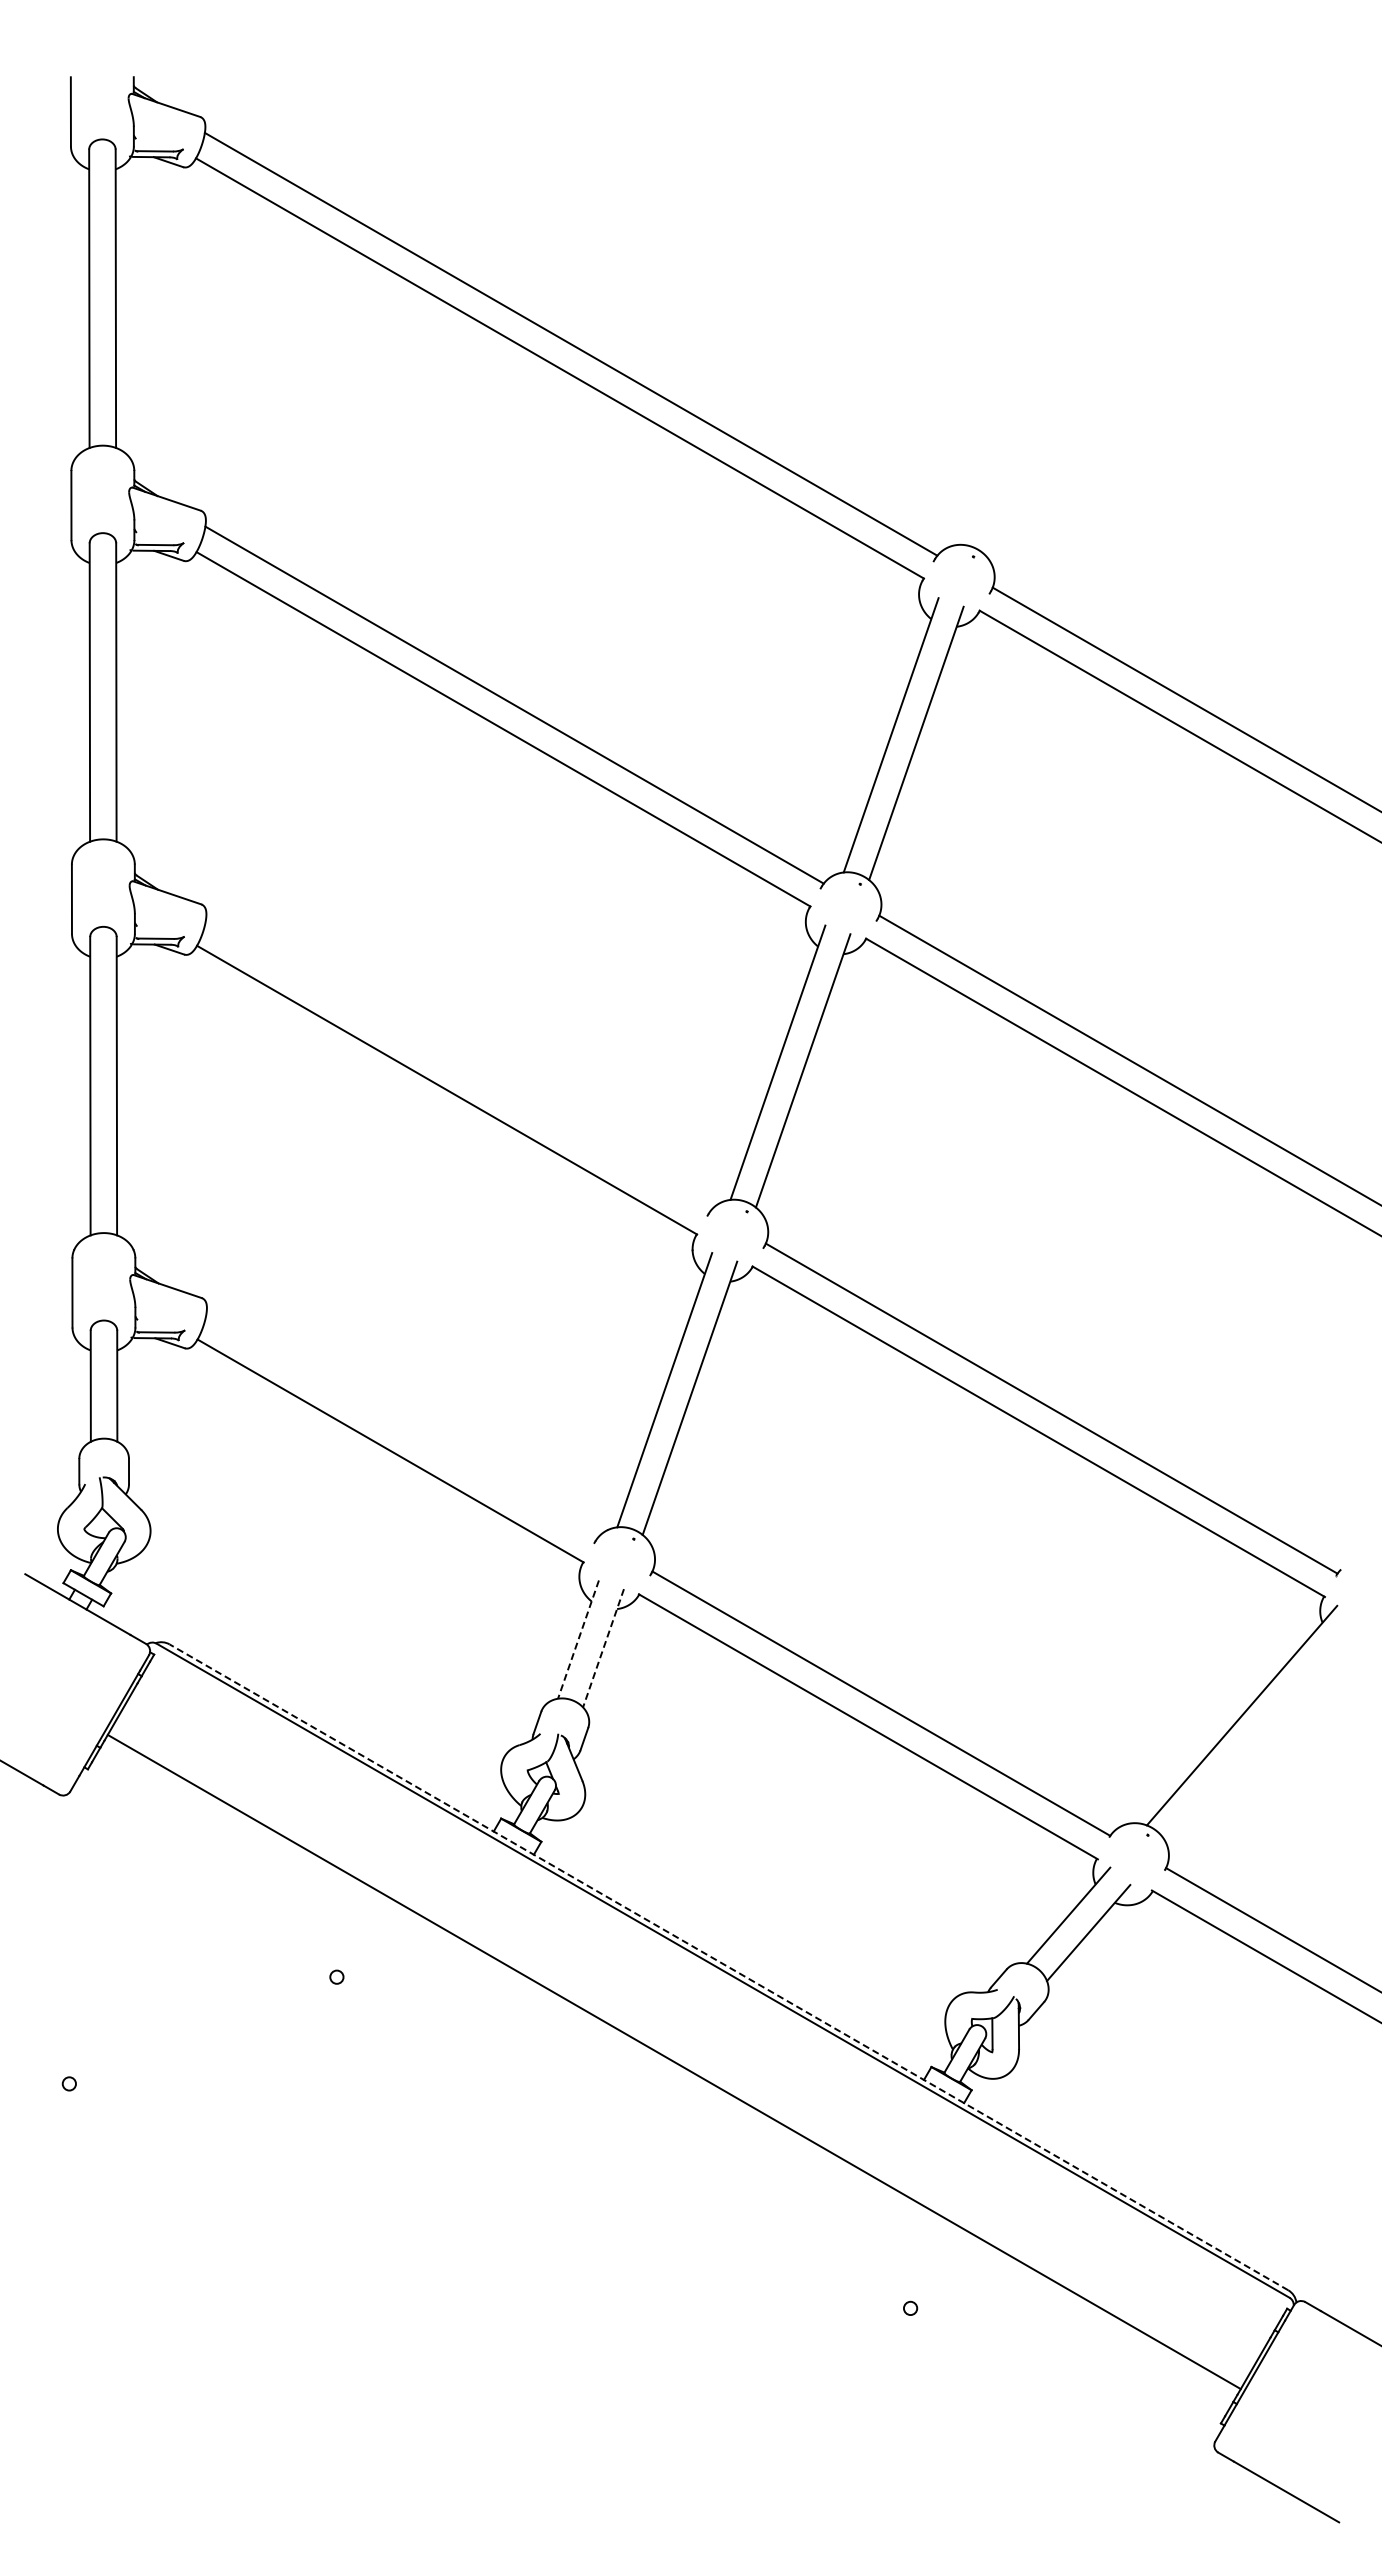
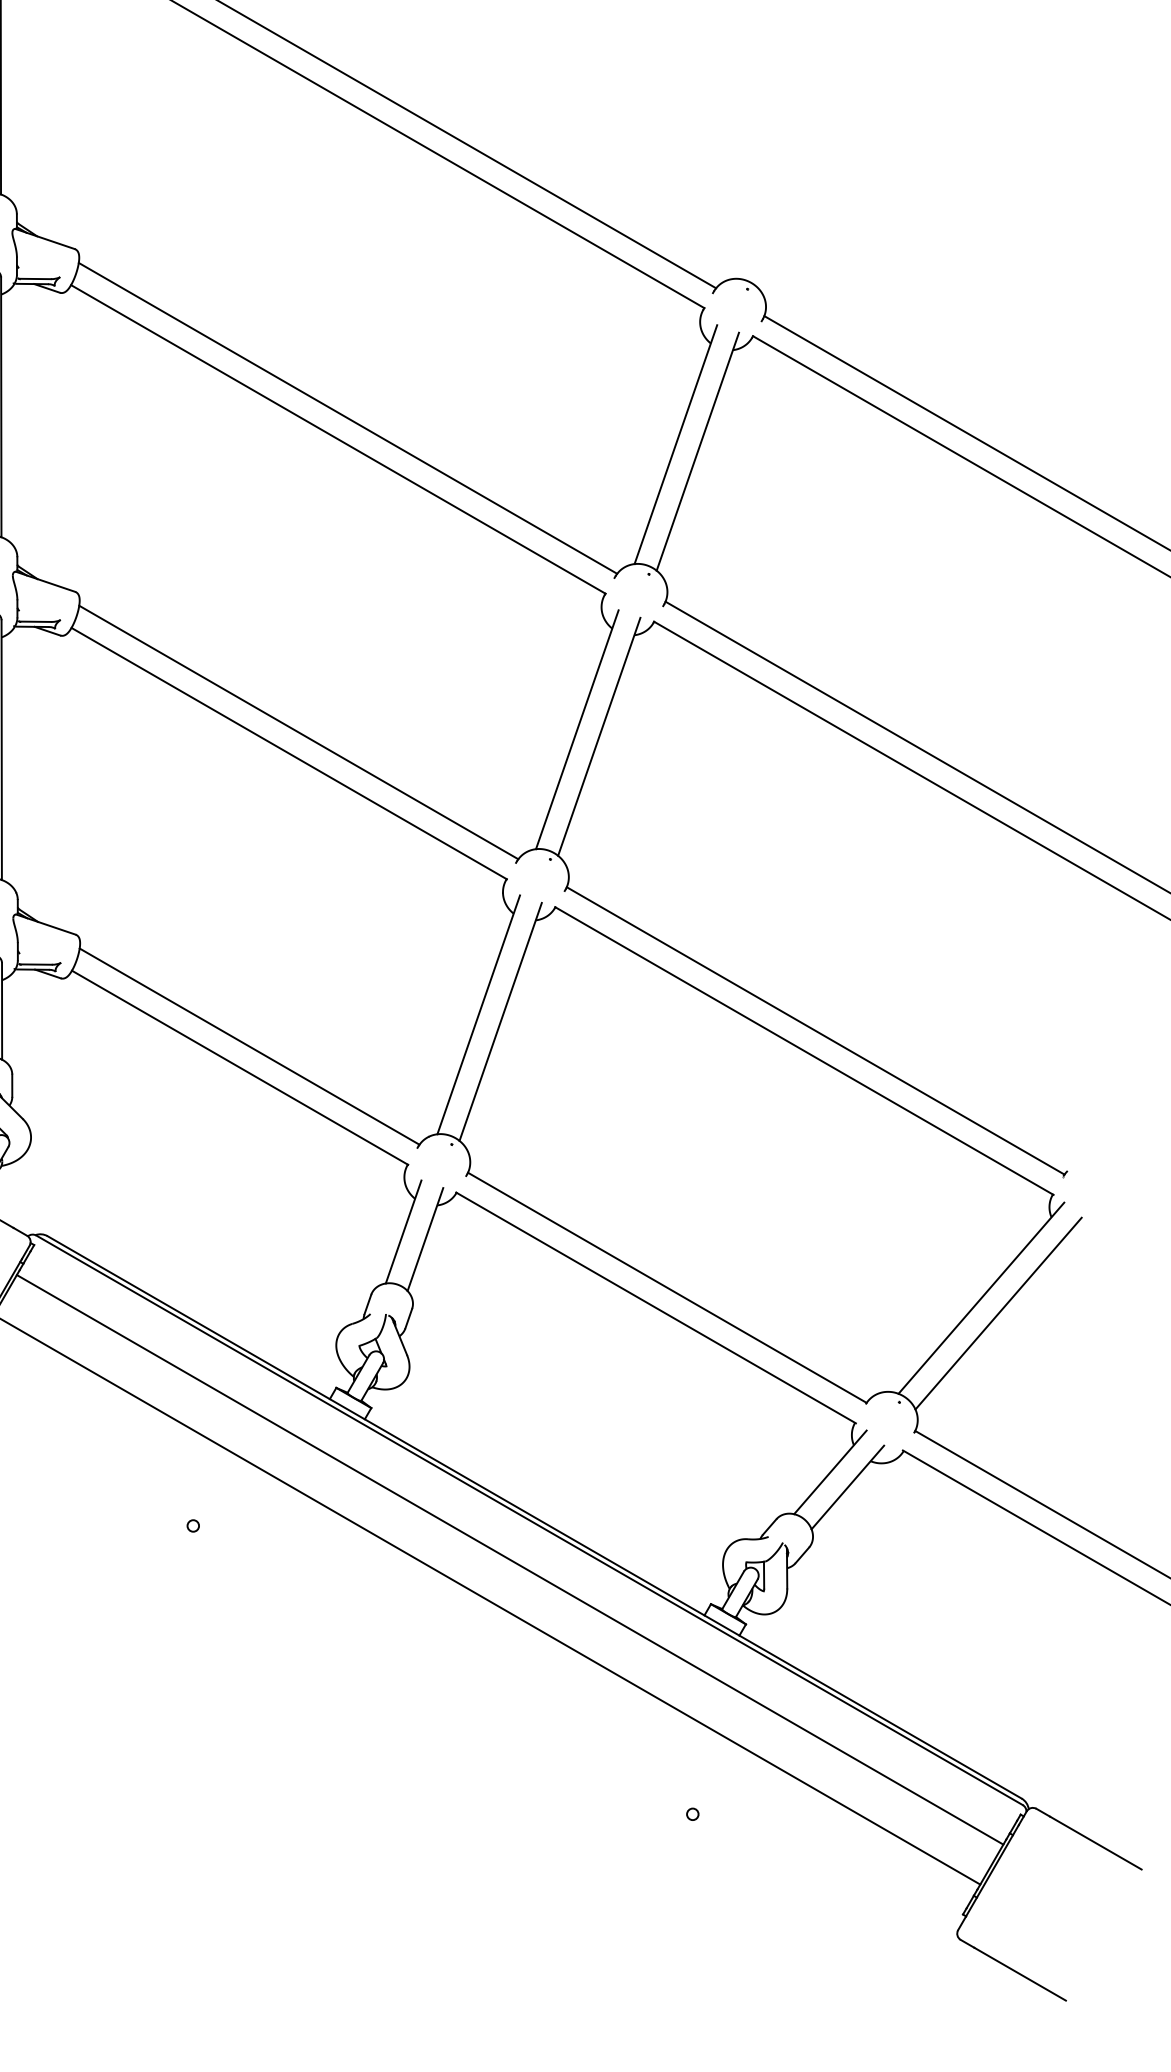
line: (457, 1065) -> (298, 732), added
line: (401, 1426) -> (249, 1046), added
line: (578, 1639) -> (403, 1231), dashed -> solid
line: (603, 1648) -> (425, 1239), dashed -> solid
line: (1261, 1733) -> (998, 1313), added
line: (728, 1967) -> (534, 1517), dashed -> solid
line: (700, 2016) -> (509, 1560), added

